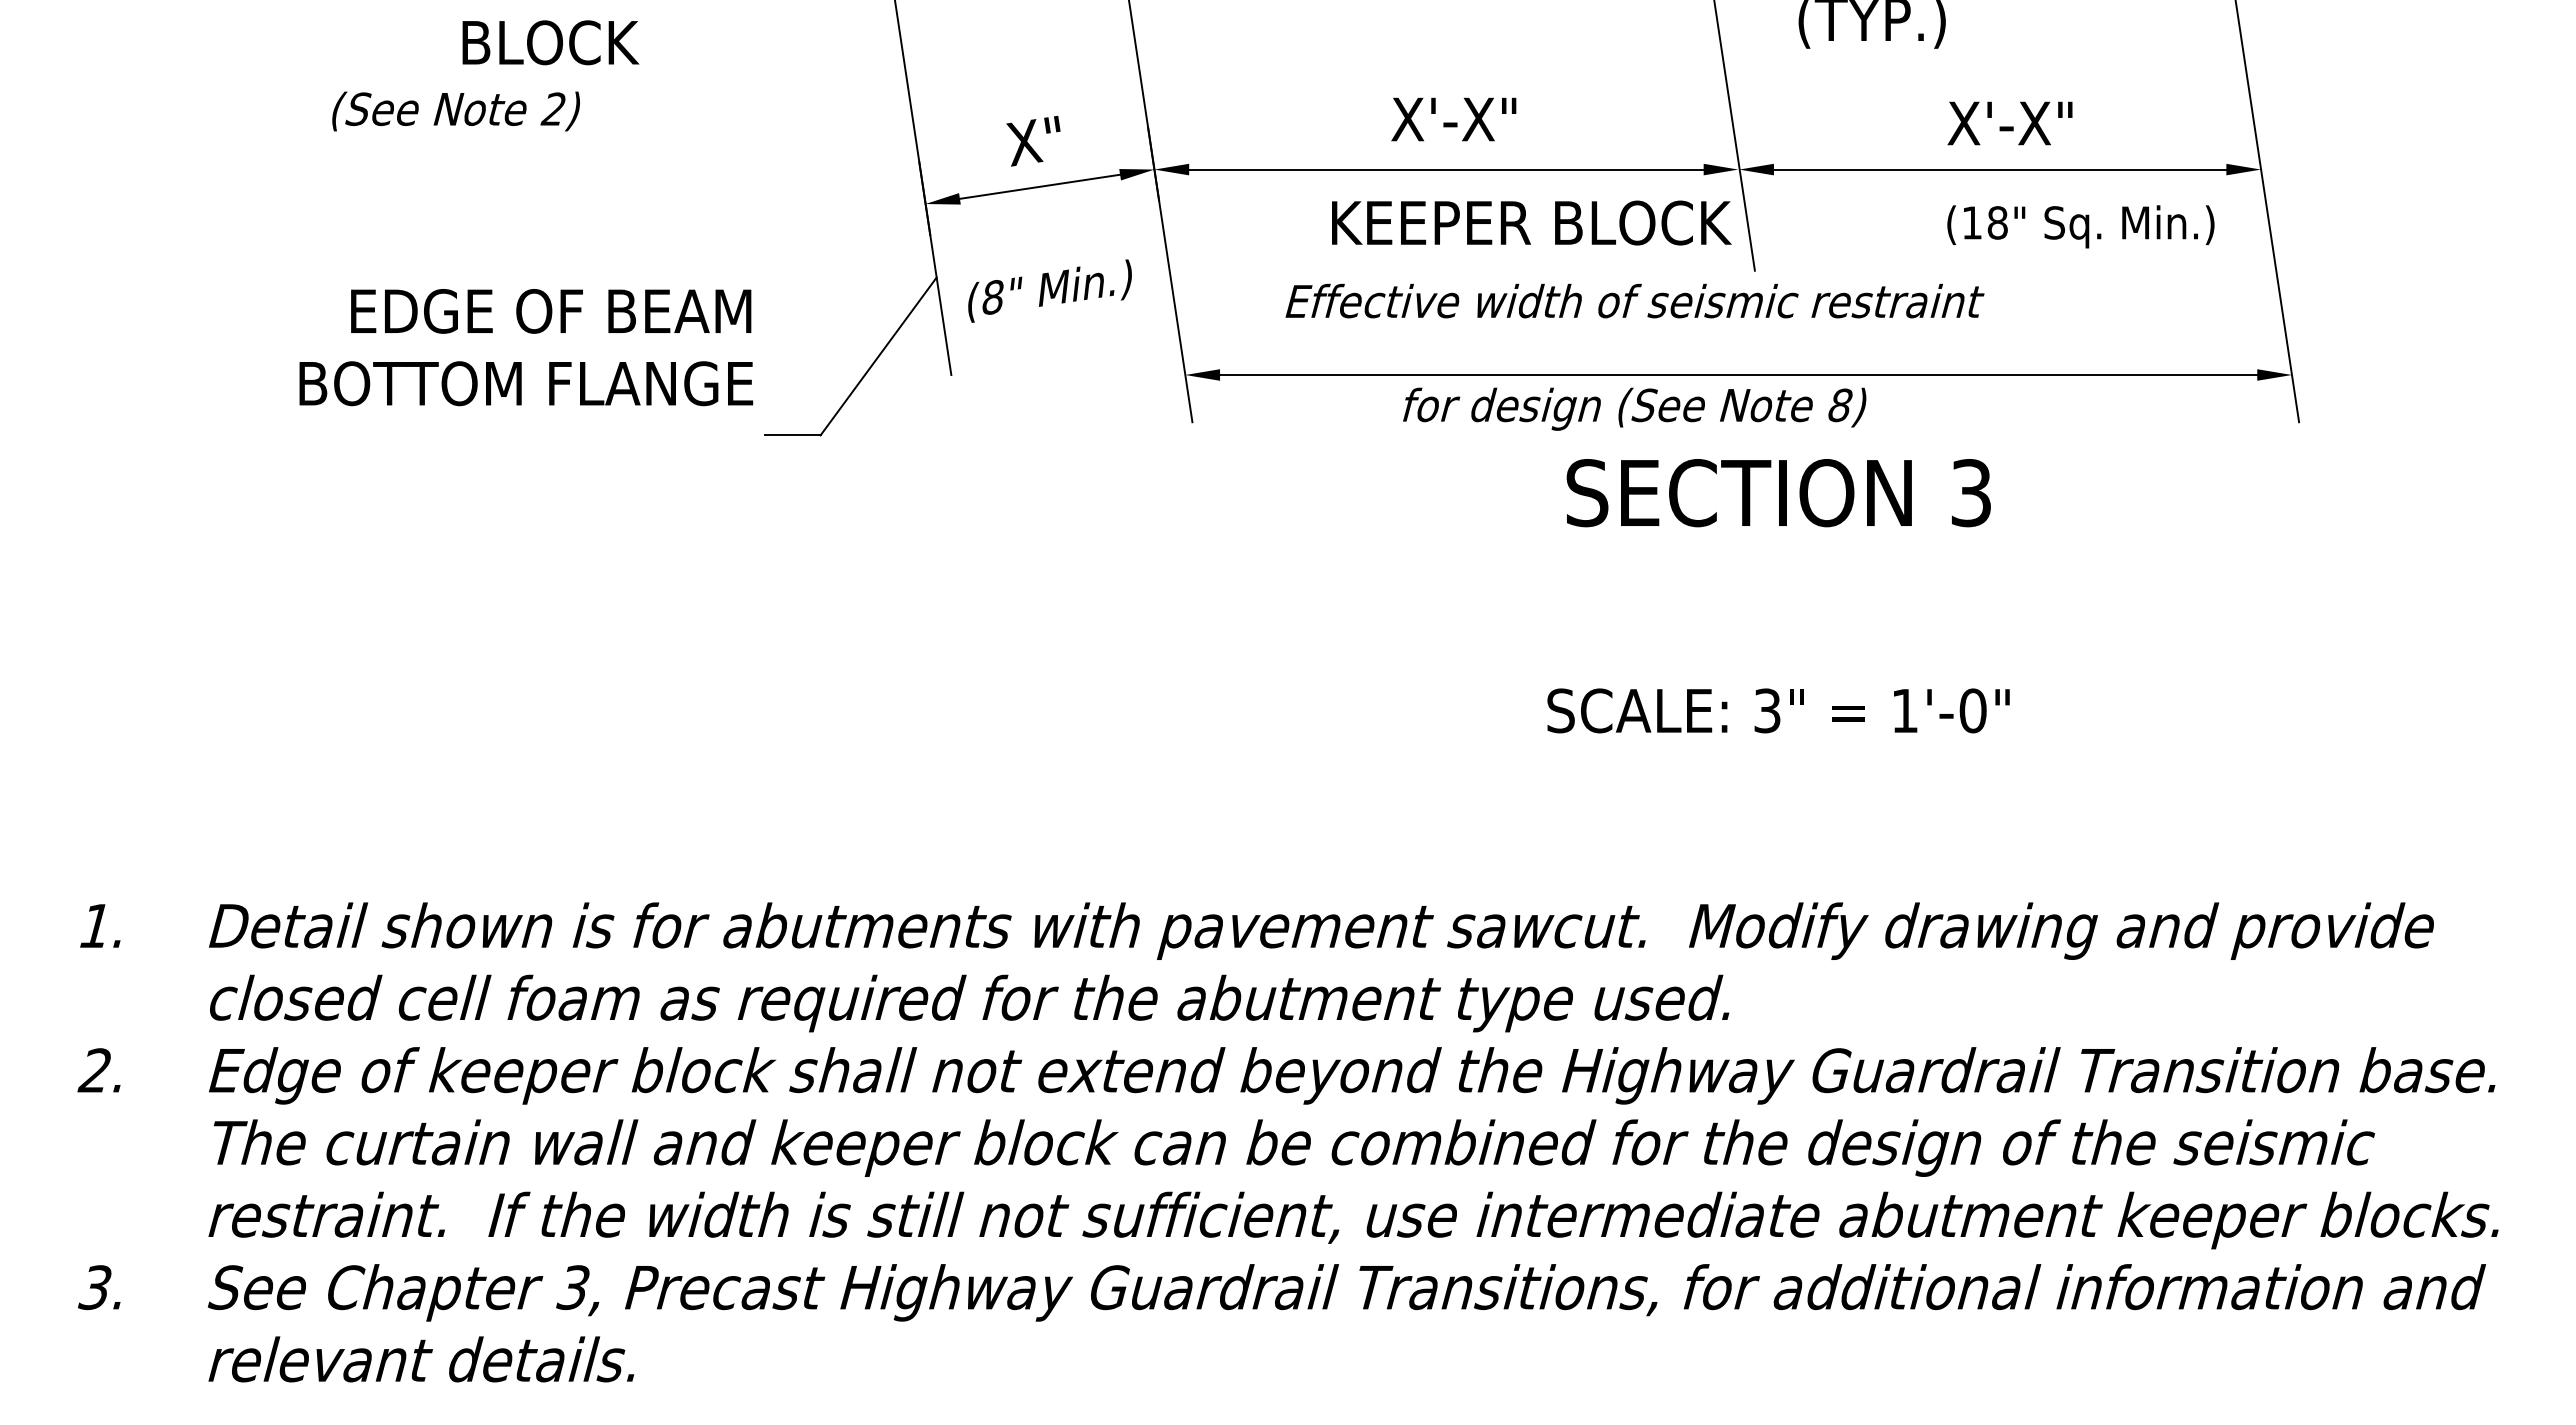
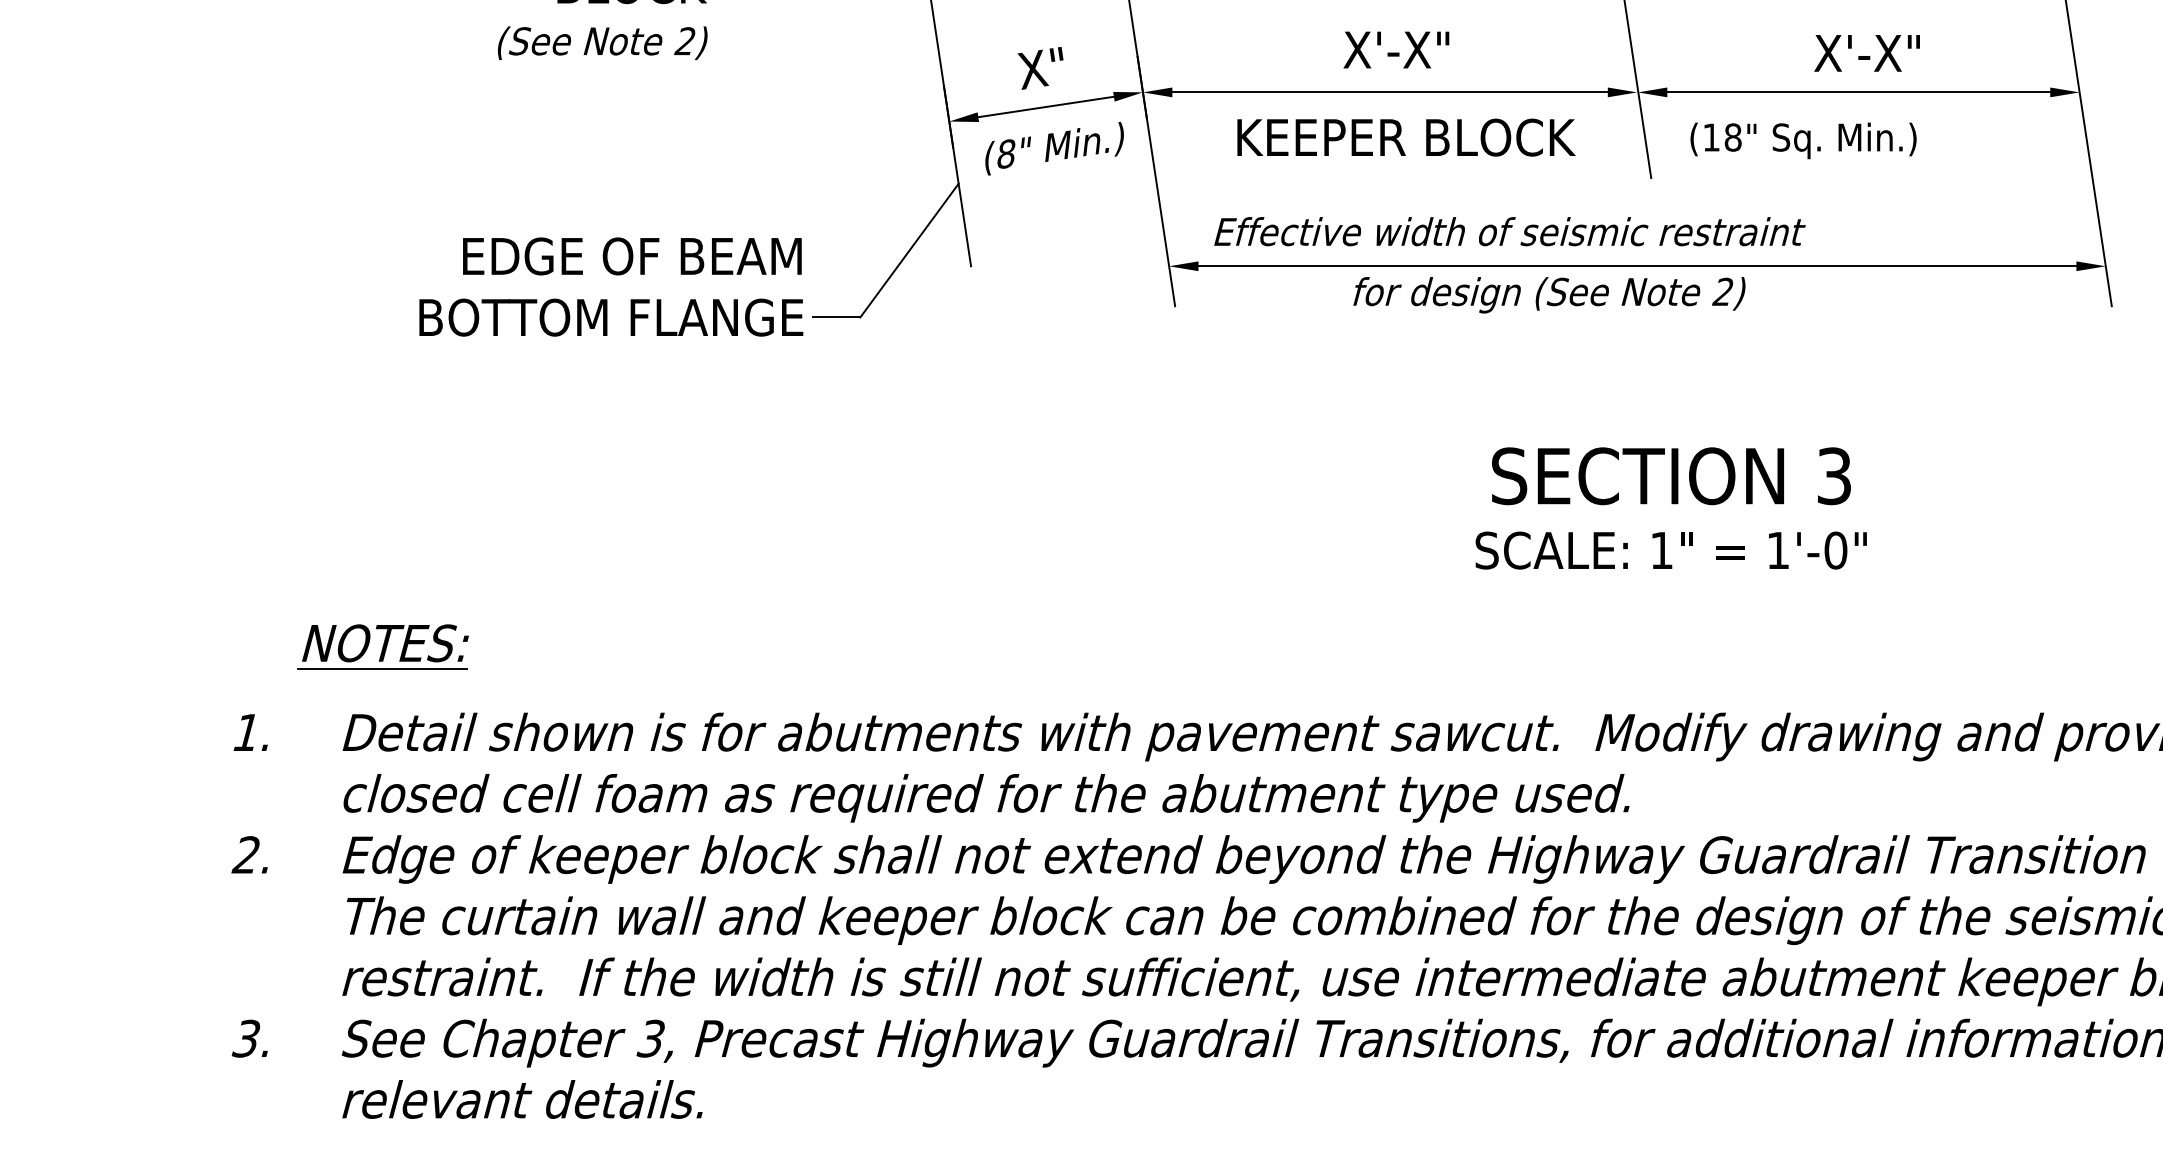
text: (455, 111) -> (602, 43), moved
text: (1531, 222) -> (1406, 137), moved
text: (2080, 226) -> (1803, 140), moved
text: (1049, 290) -> (1054, 148), moved
text: (1634, 300) -> (1509, 231), moved
text: (526, 347) -> (611, 287), moved
text: (1839, 405) -> (1722, 292), 8) -> 2)
text: (1778, 493) -> (1671, 476), moved
text: (1767, 710) -> (1661, 550), 3 -> 1
part: (256, 824) -> (382, 646), added

